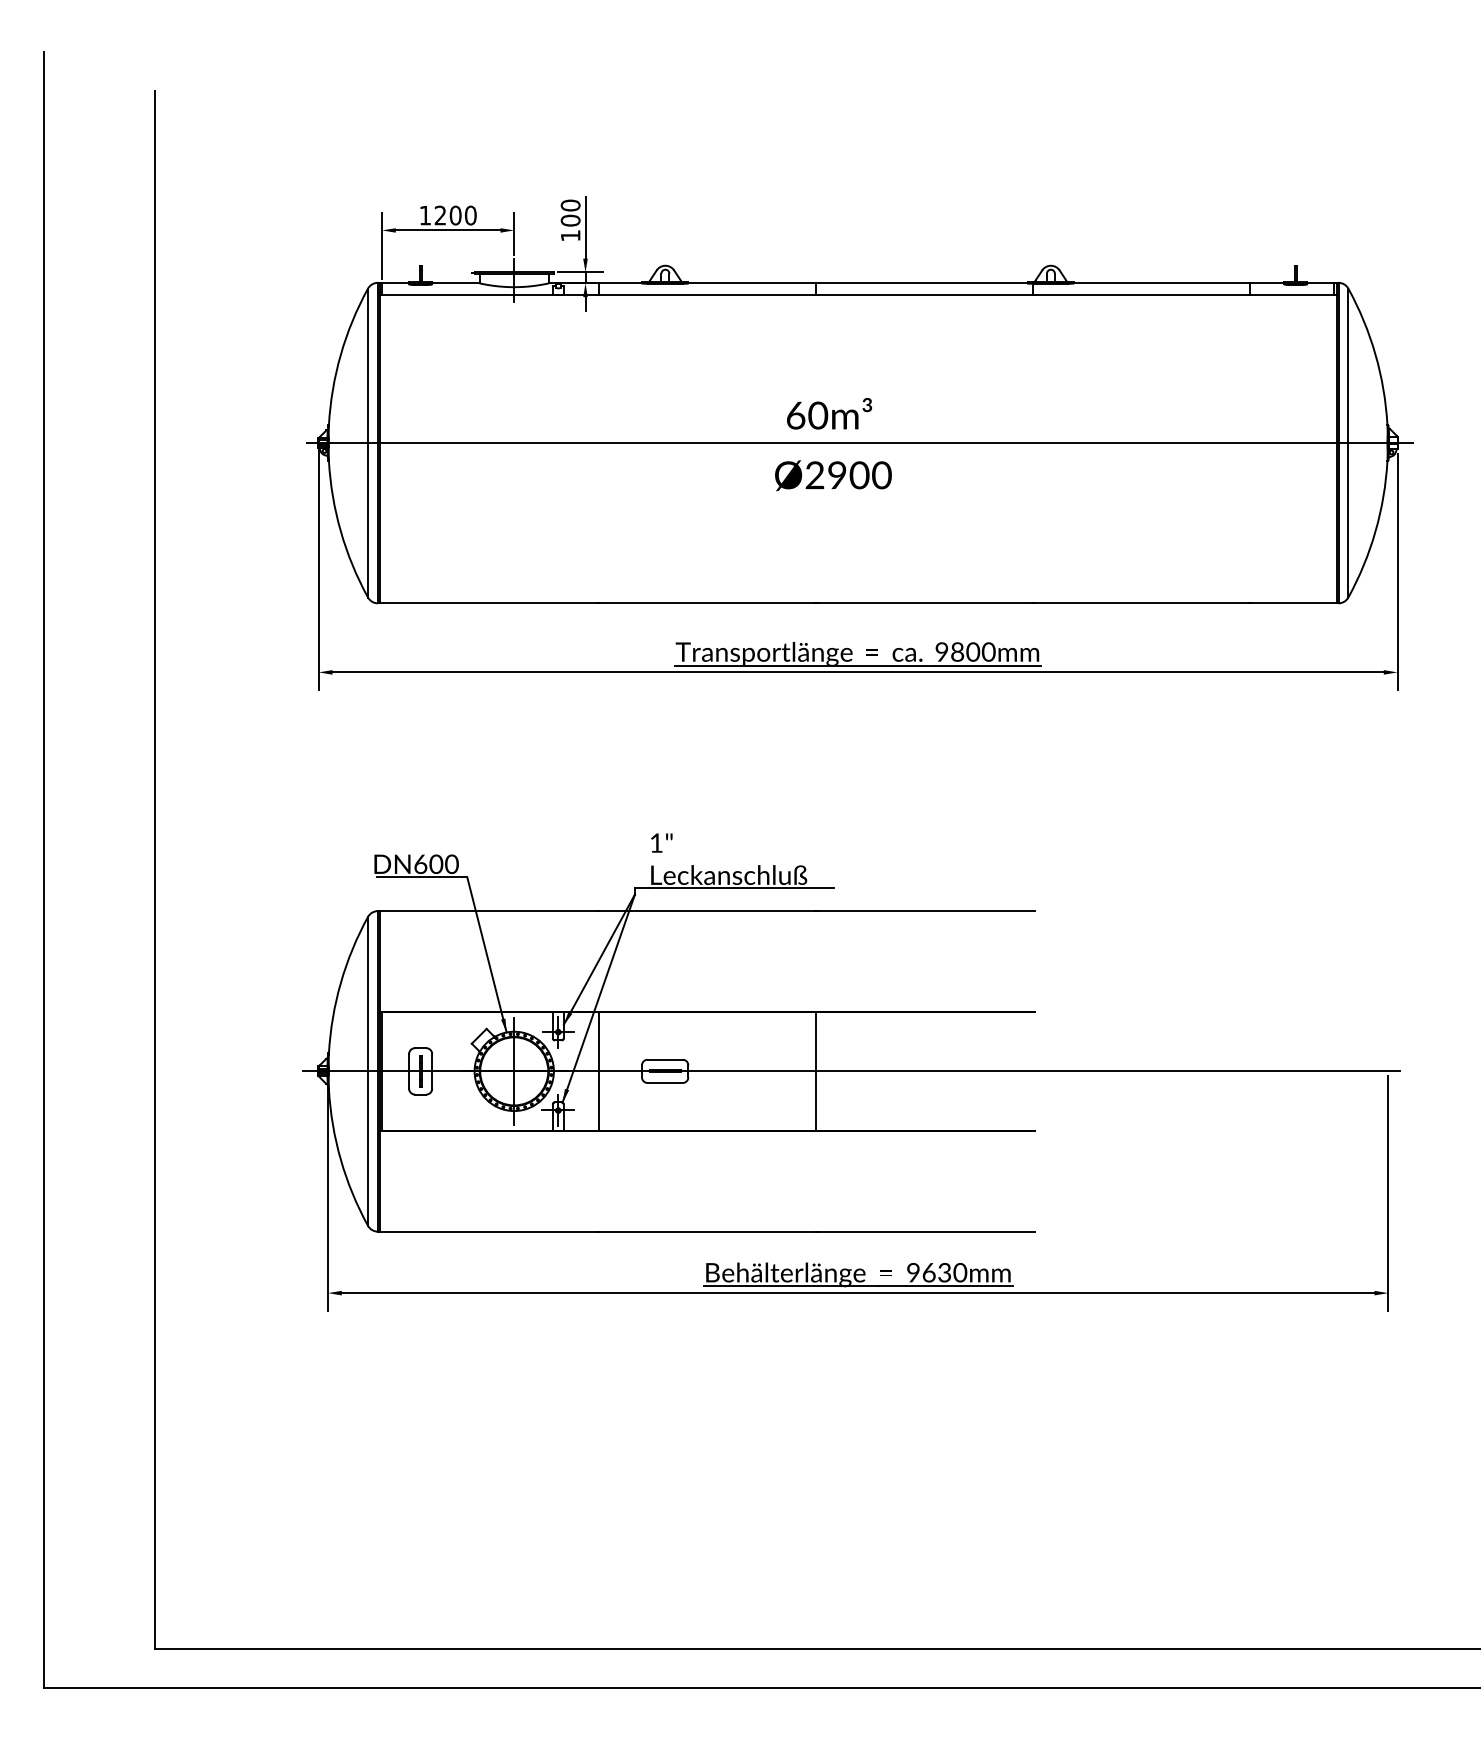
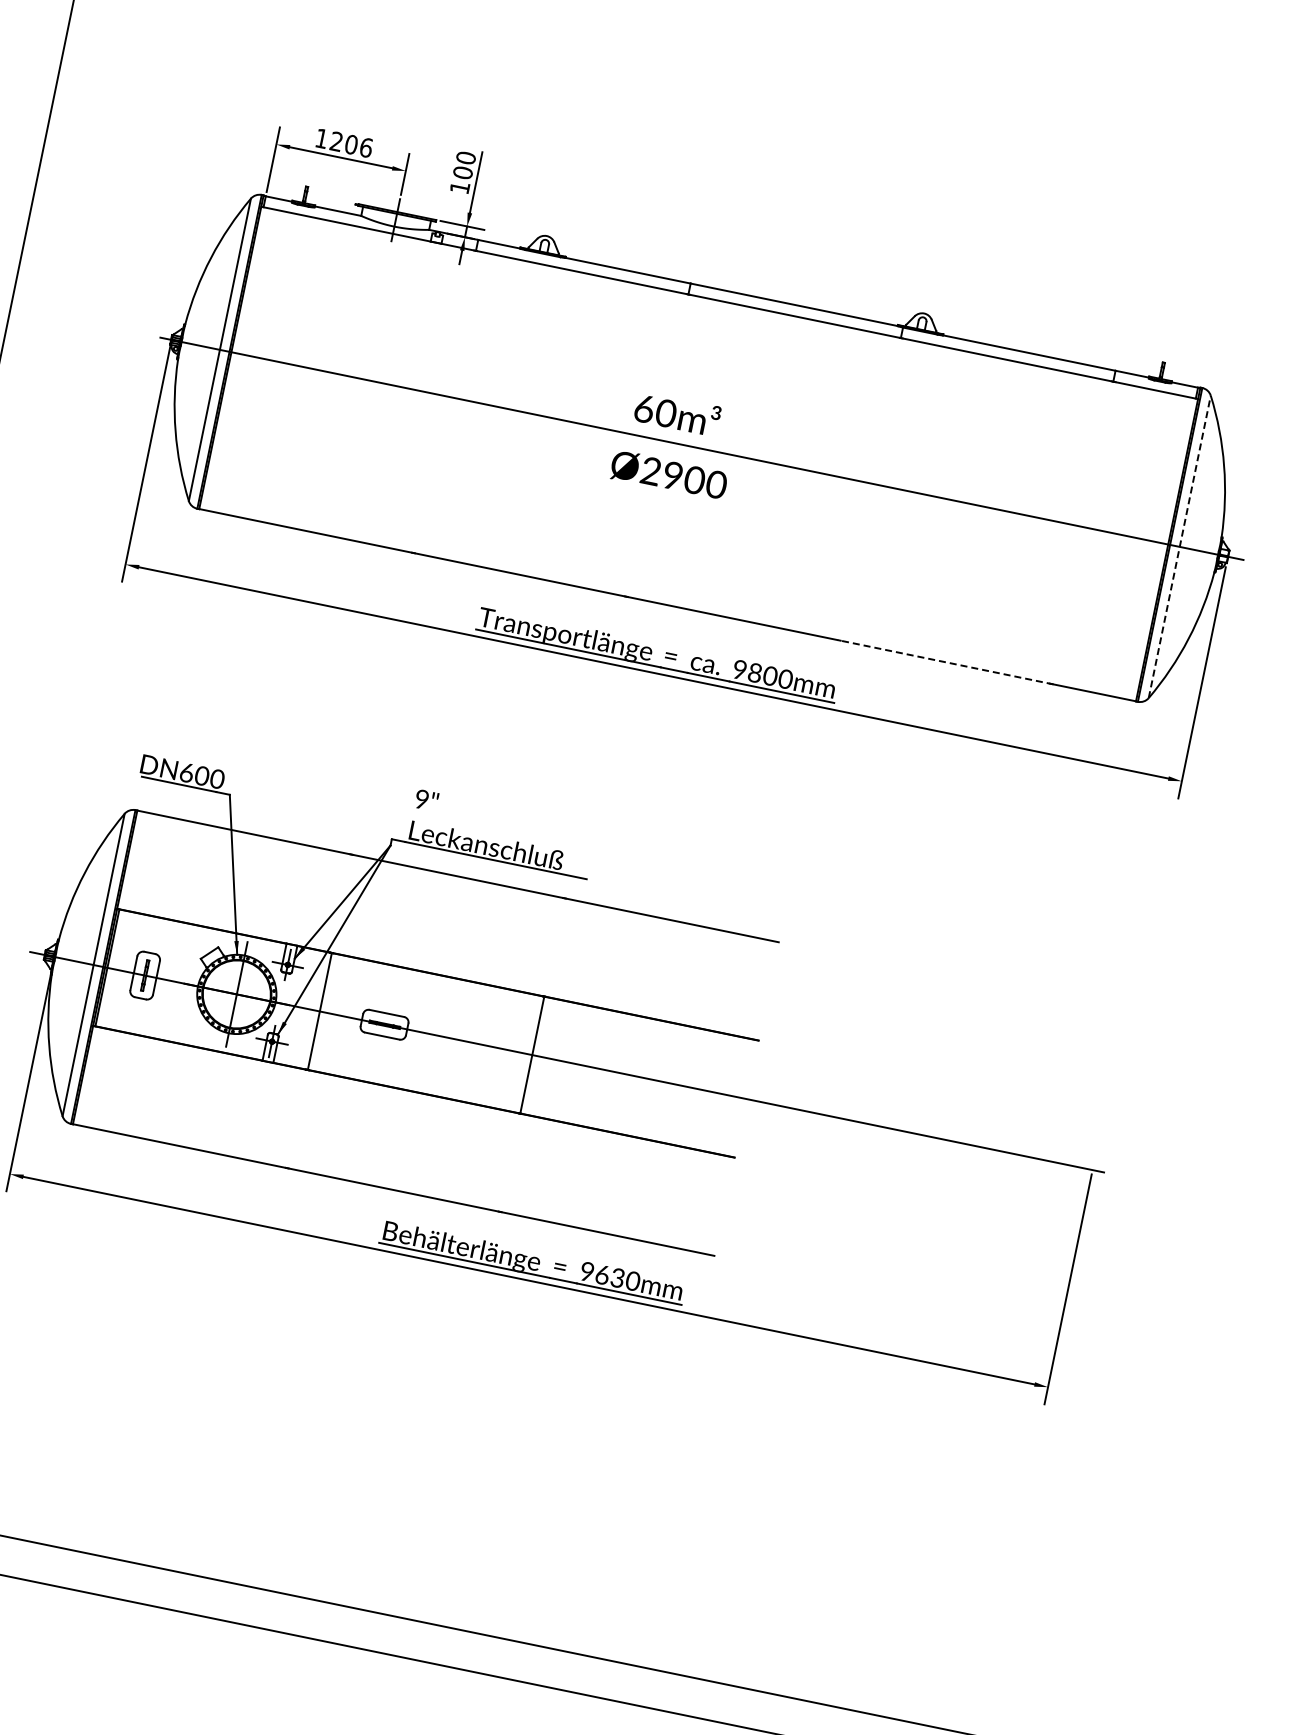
text: (470, 215) -> (365, 147), 1200 -> 1206
line: (1348, 442) -> (1180, 546), solid -> dashed
line: (1141, 603) -> (944, 662), solid -> dashed
text: (656, 842) -> (422, 798), 1" -> 9"

